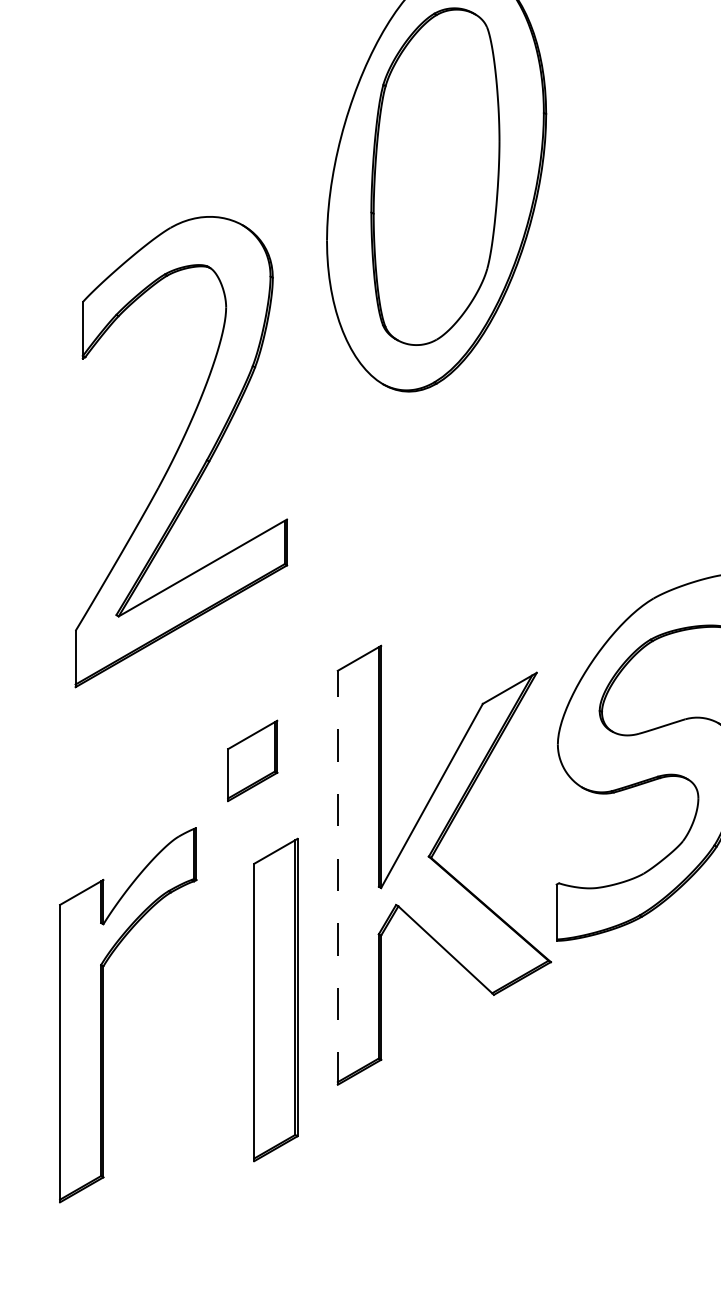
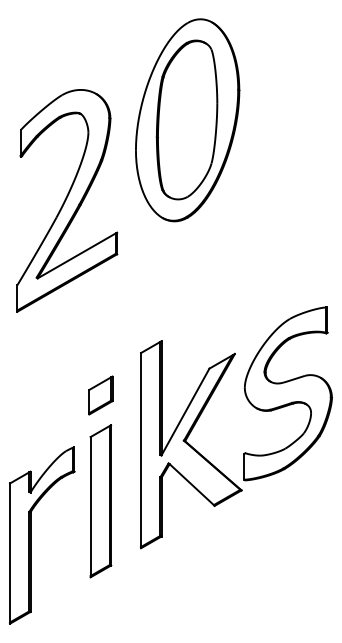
part: (181, 451) -> (67, 200), moved
line: (338, 877) -> (141, 450), dashed -> solid
part: (275, 1000) -> (100, 501), moved
part: (105, 1015) -> (31, 535), moved

